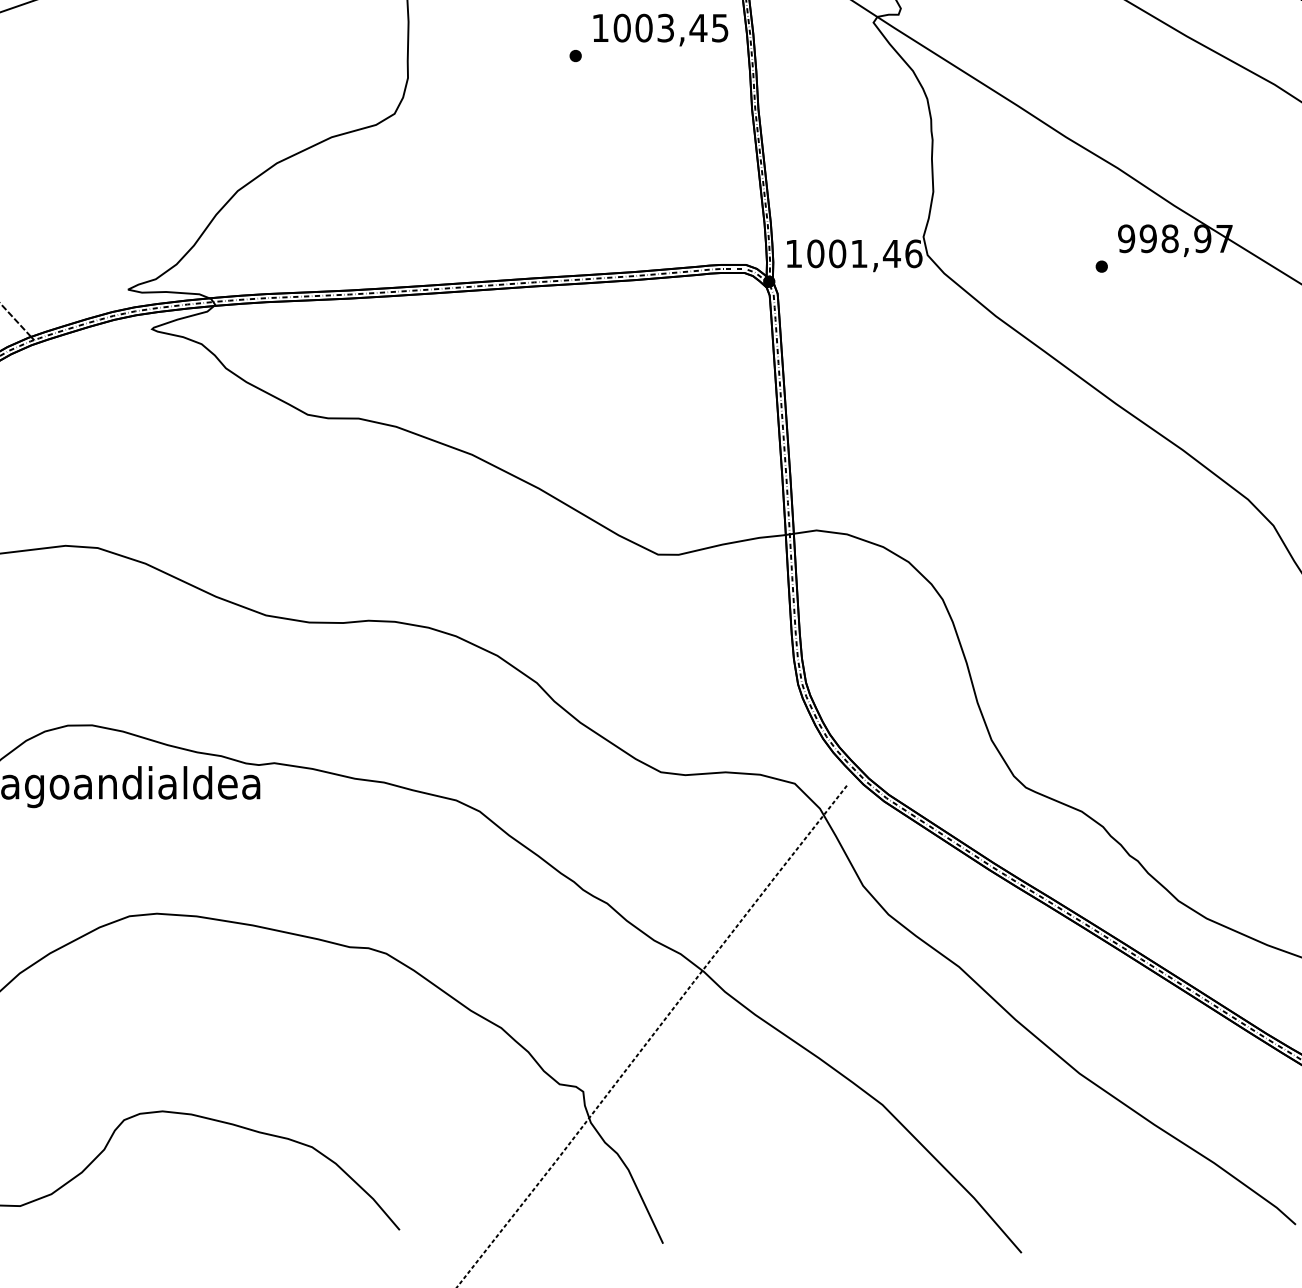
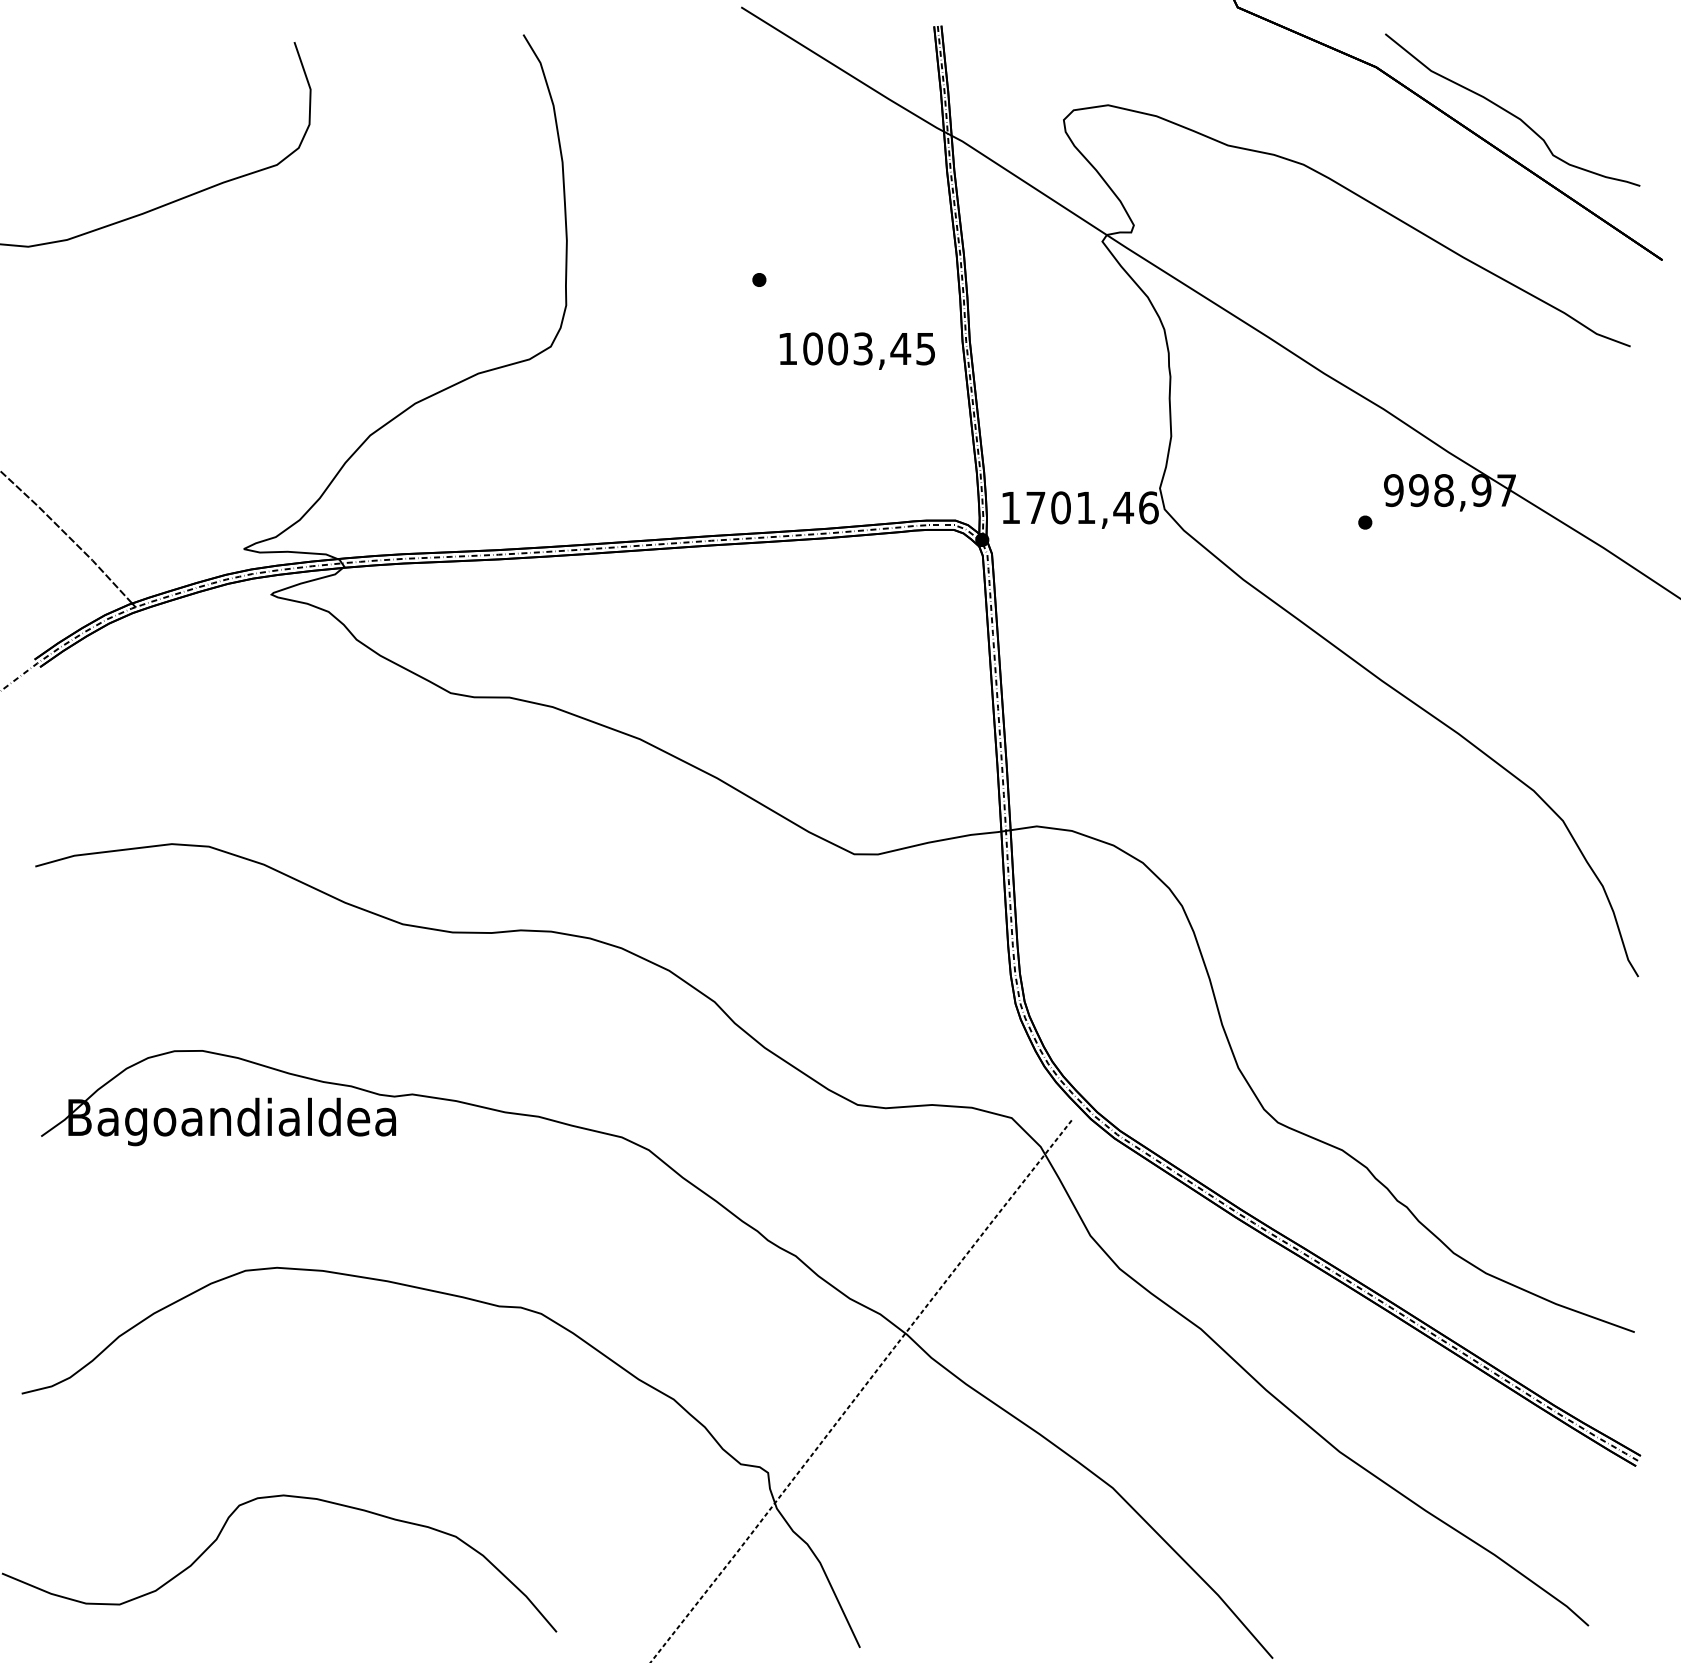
text: (660, 29) -> (856, 350), moved
text: (815, 253) -> (1035, 507), 1001,46 -> 1701,46

